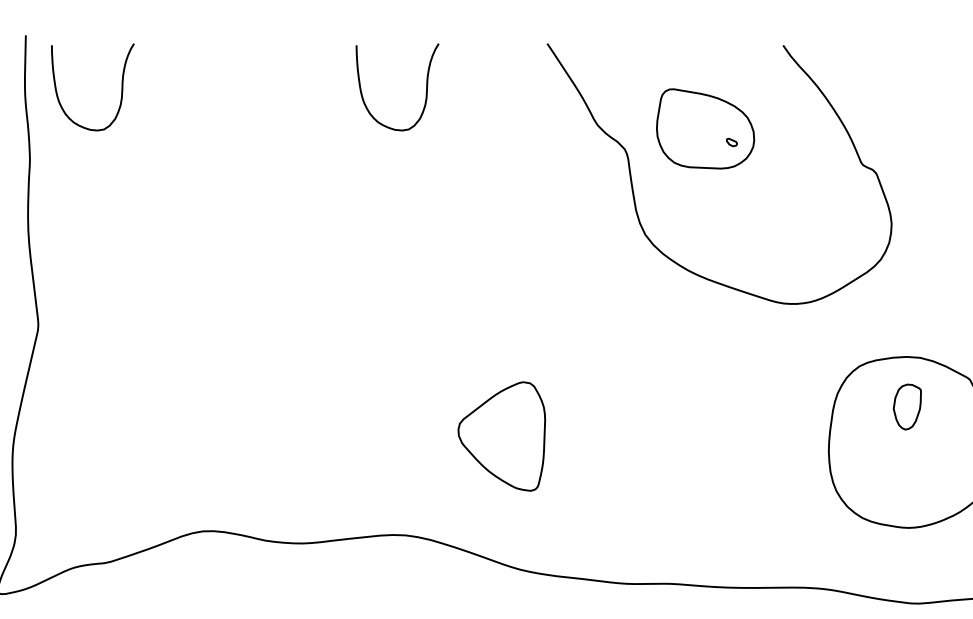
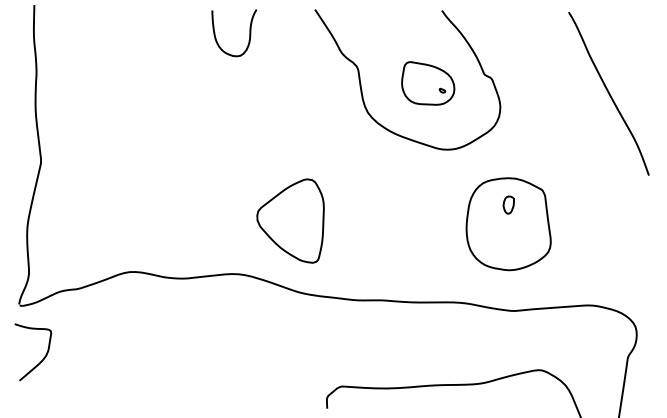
curve: (120, 88) -> (85, 33), removed
part: (706, 128) -> (428, 83), moved
part: (906, 405) -> (508, 204), size x0.71
part: (501, 435) -> (290, 220), size x1.43

